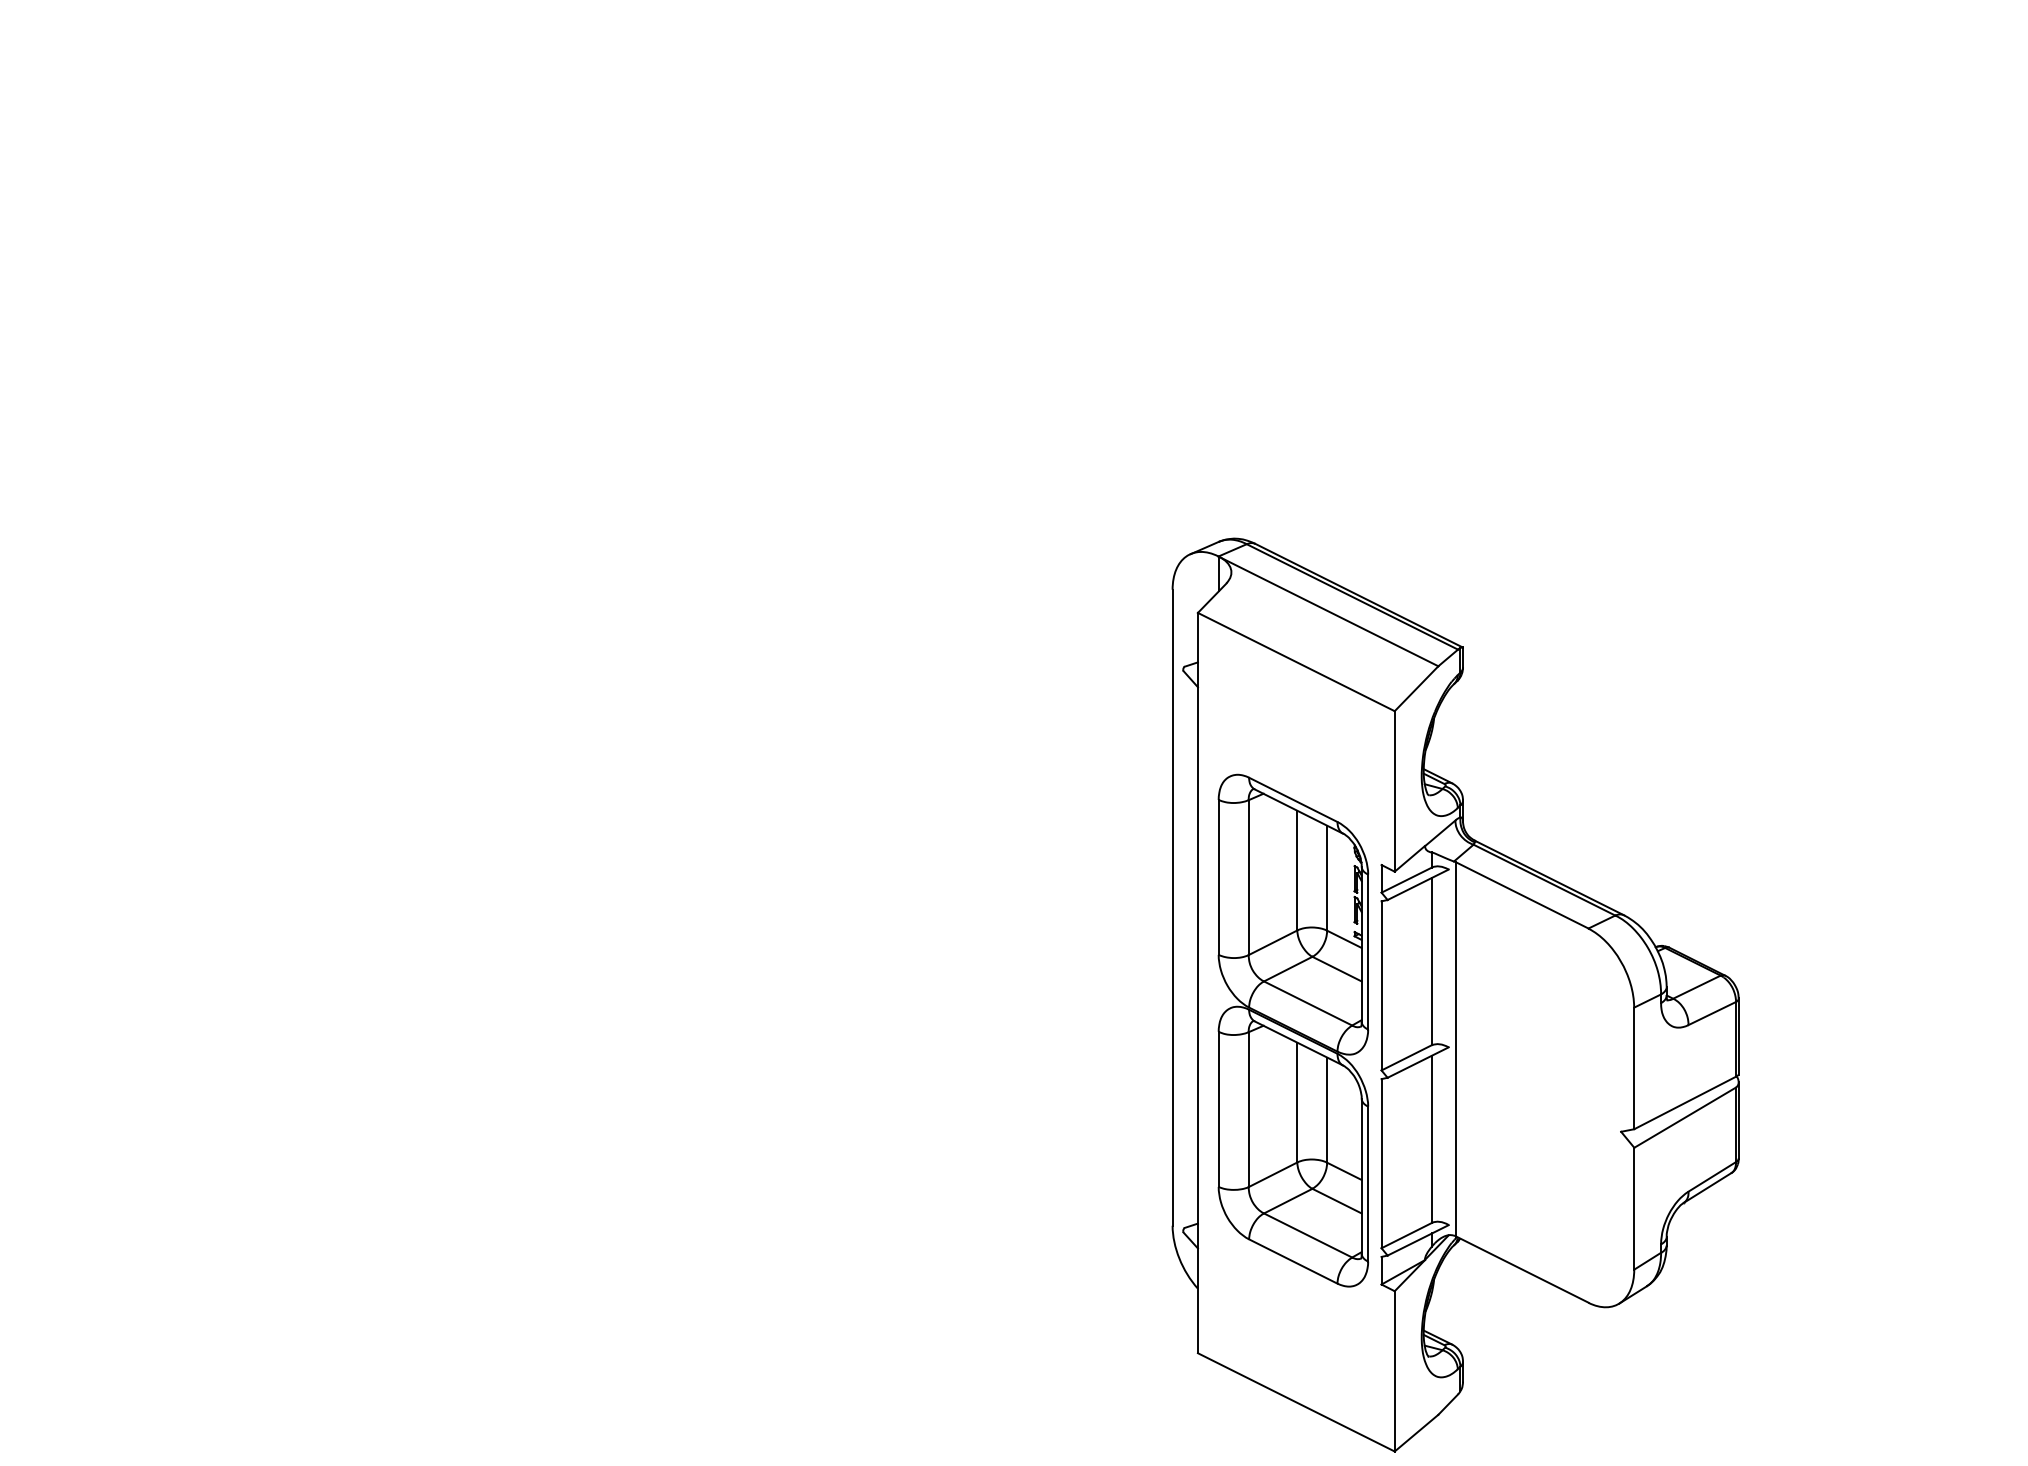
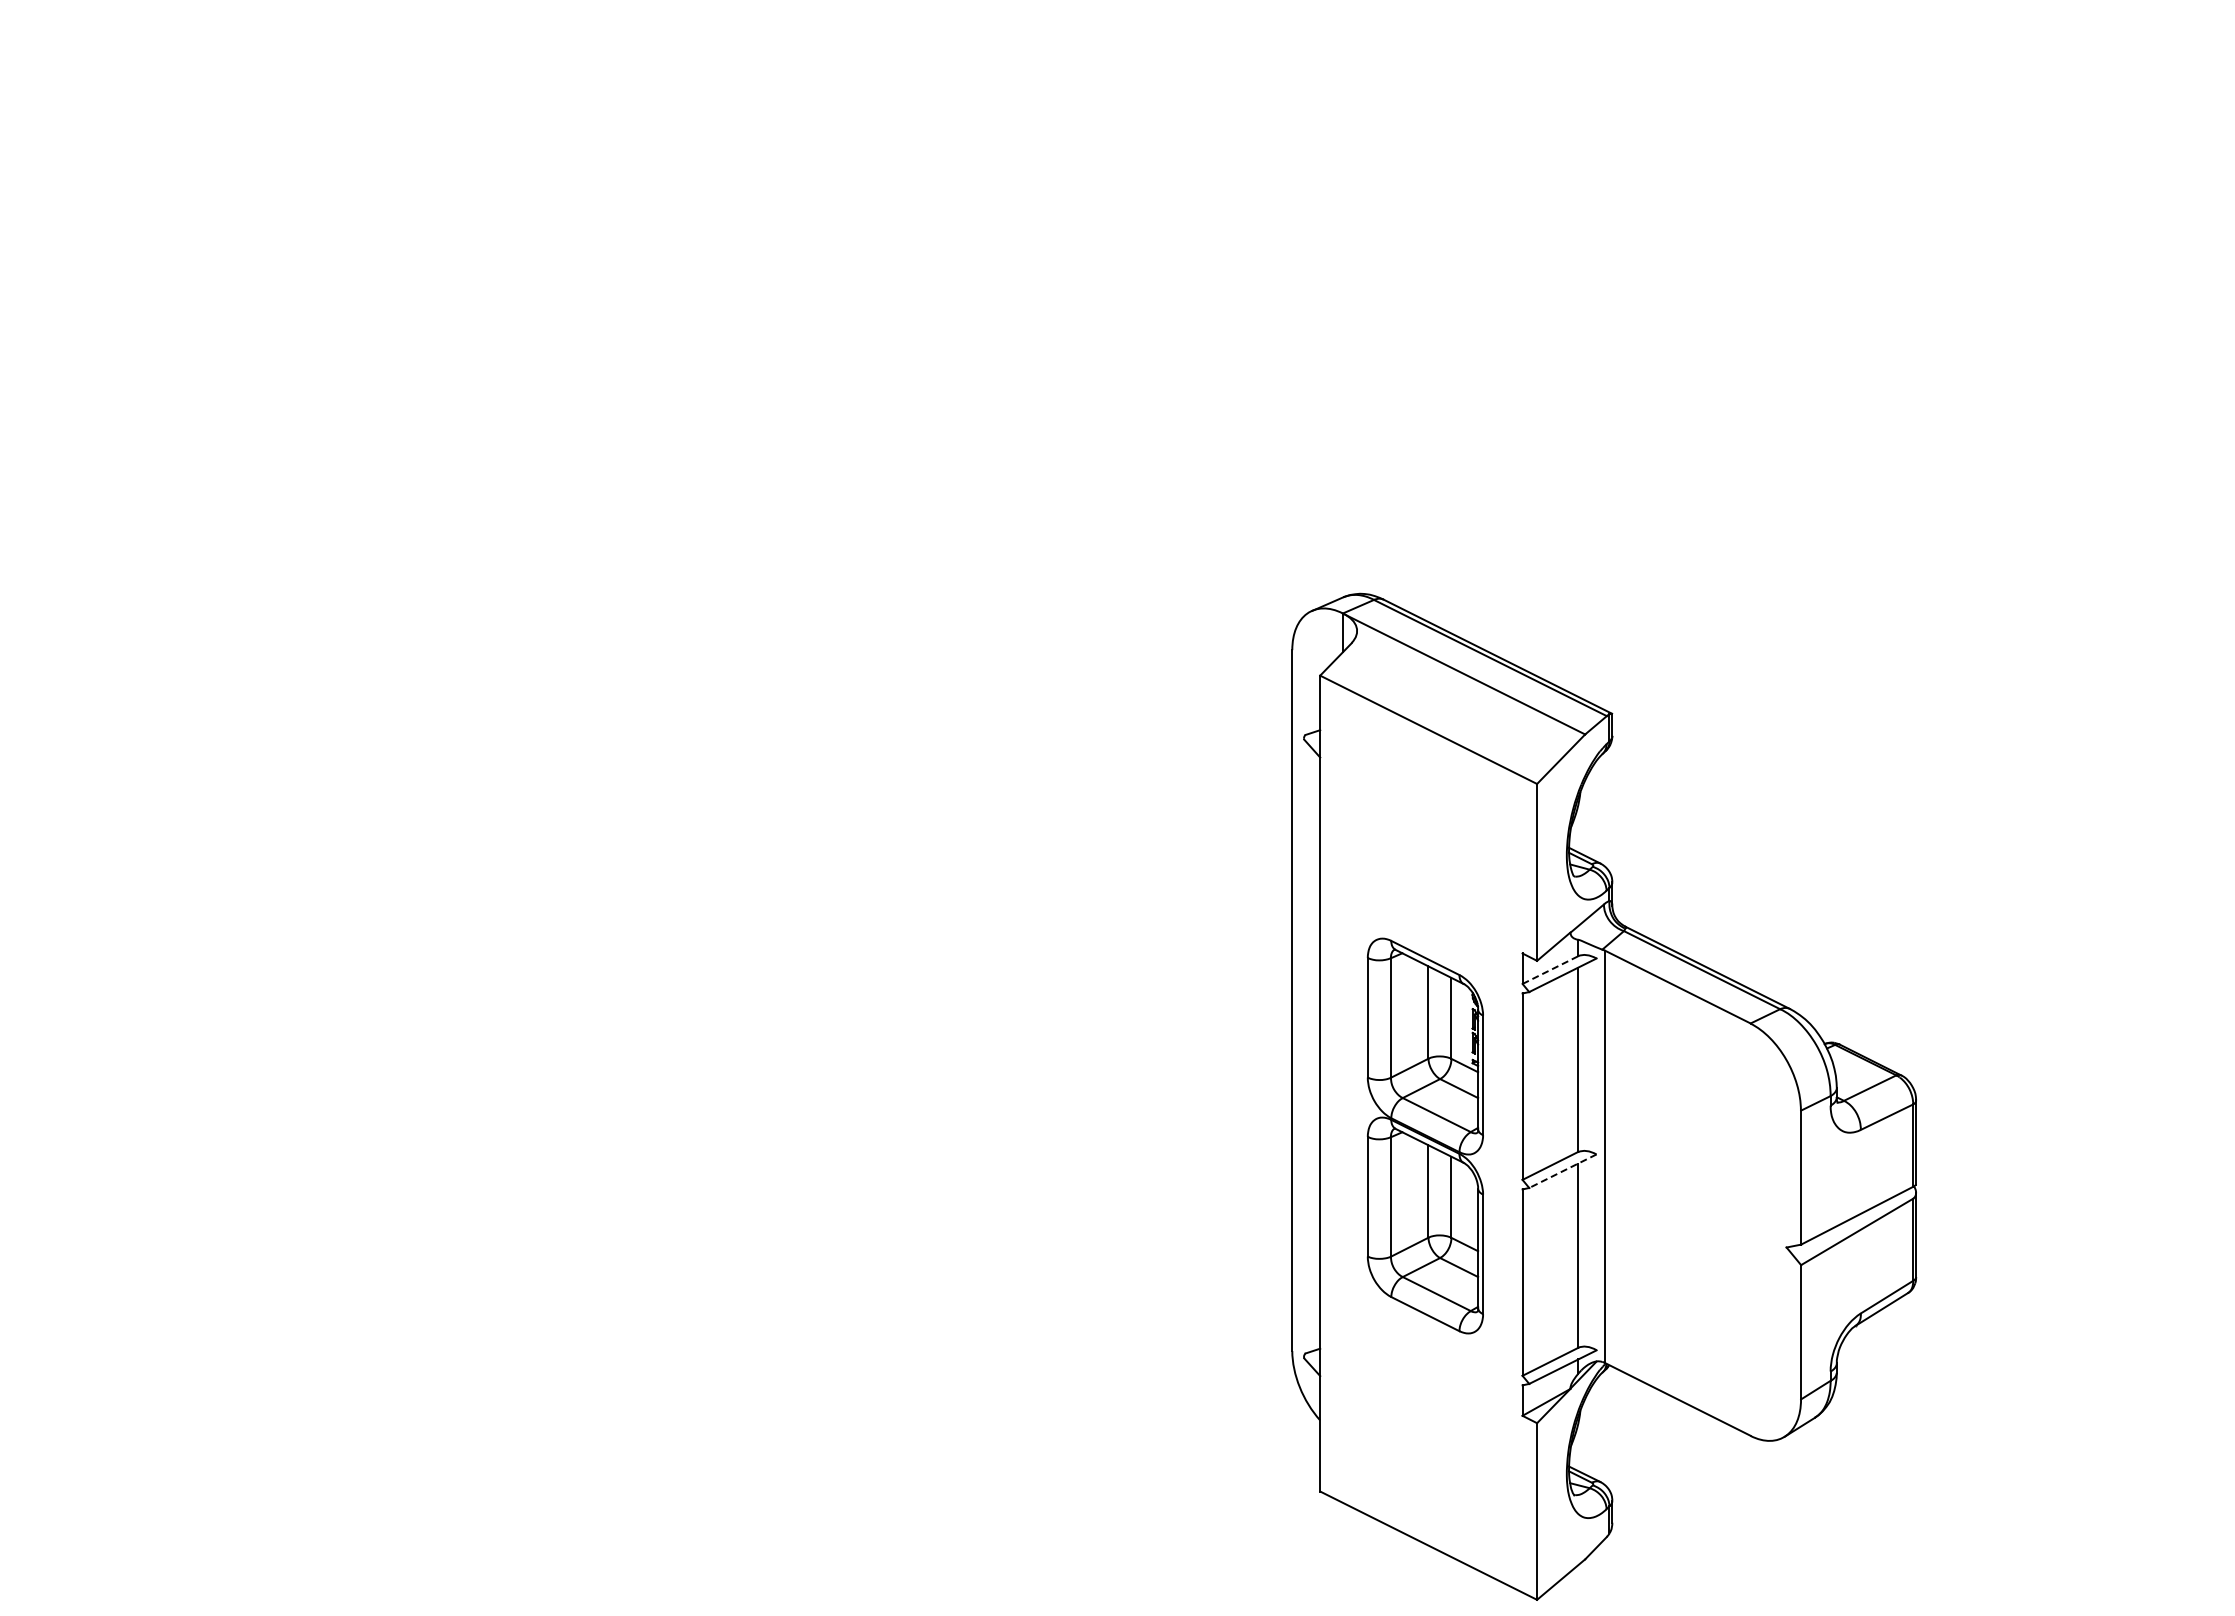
line: (1406, 880) -> (1550, 970), solid -> dashed
part: (1293, 1030) -> (1425, 1135), size x0.7
line: (1417, 1062) -> (1562, 1171), solid -> dashed

